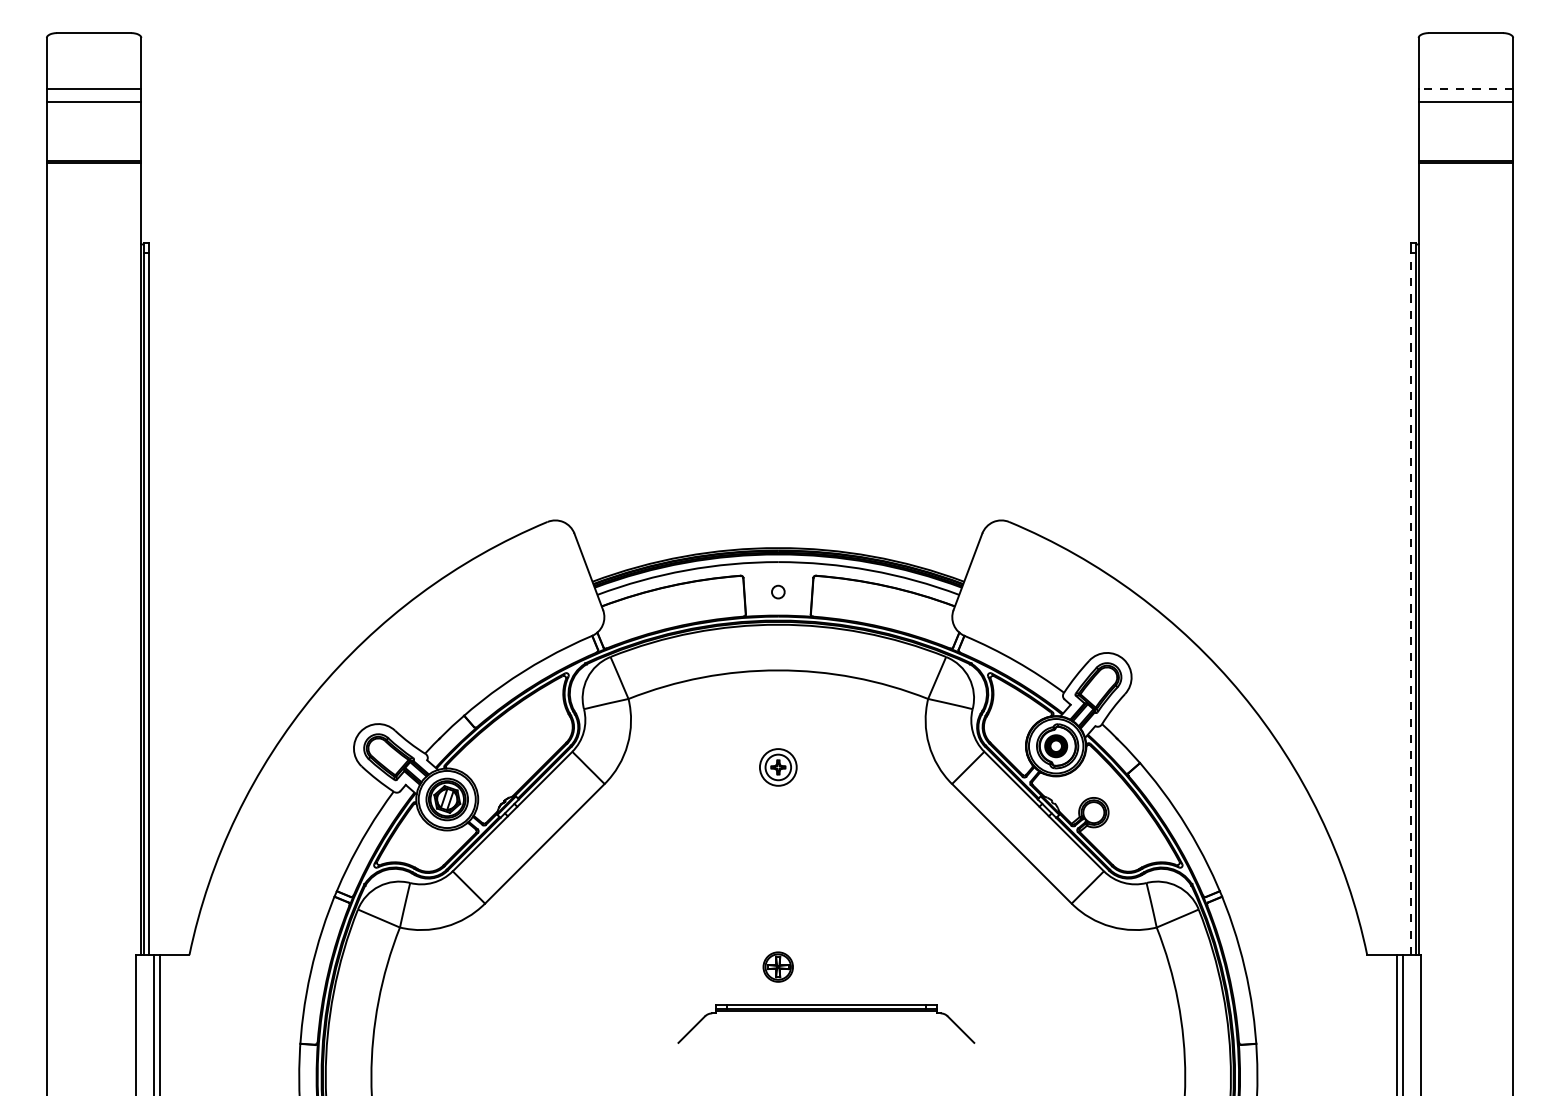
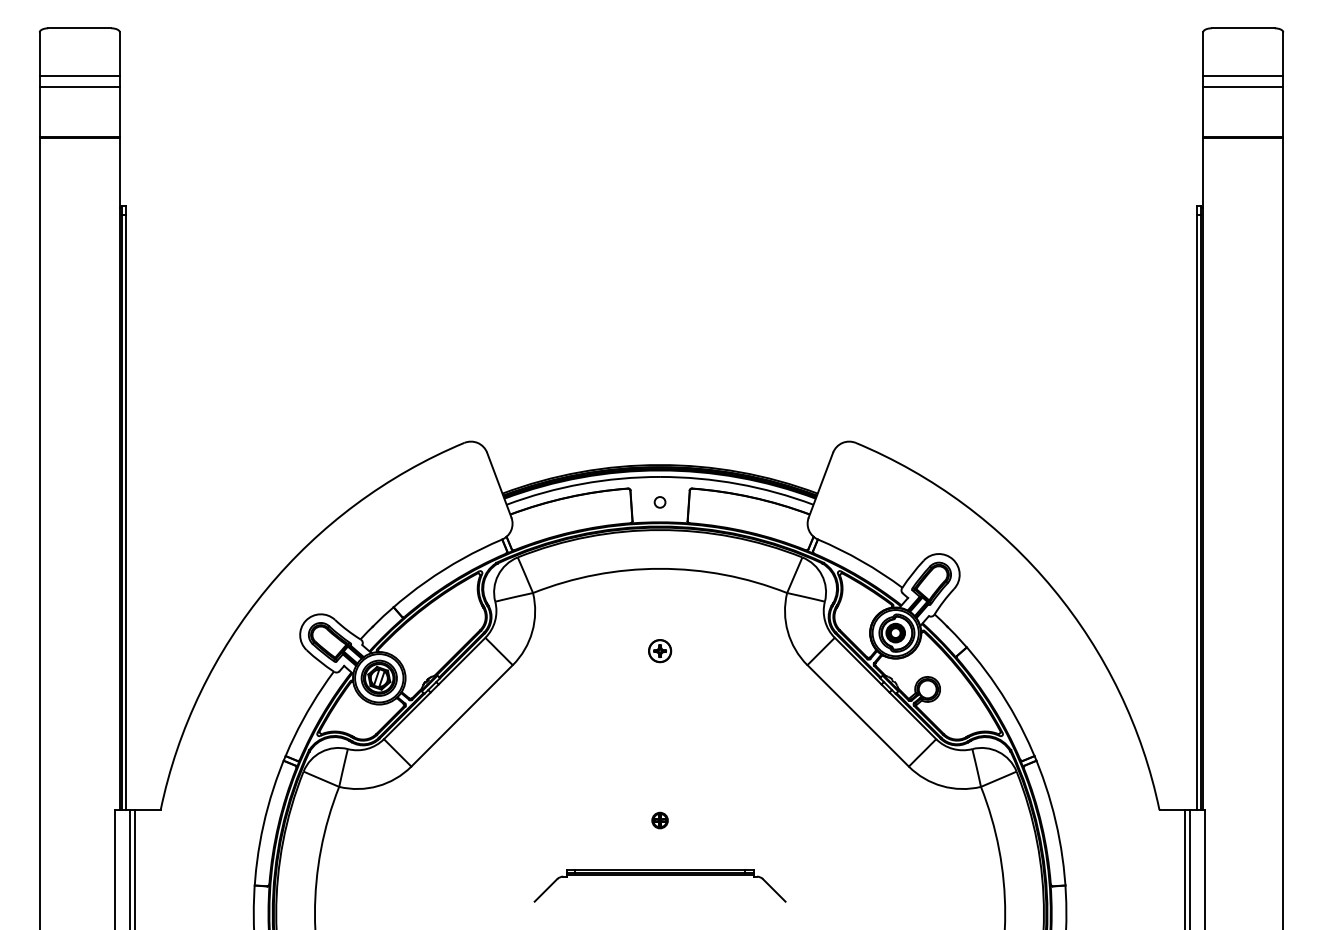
line: (1465, 89) -> (1242, 76), dashed -> solid
line: (1411, 603) -> (1197, 512), dashed -> solid
circle: (778, 767) -> (660, 651), size x0.71
part: (778, 967) -> (660, 820), size x0.62
part: (826, 1011) -> (660, 875), moved

